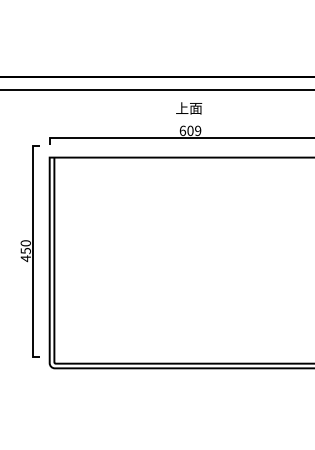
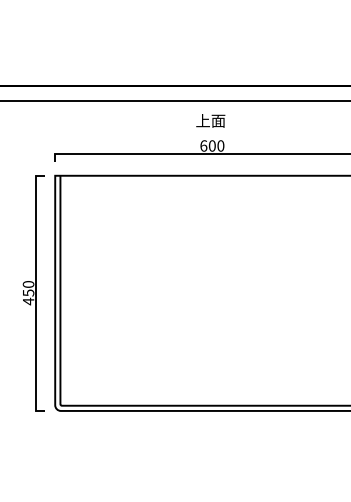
text: (197, 130) -> (220, 145), 609 -> 600
part: (30, 251) -> (33, 293), moved

